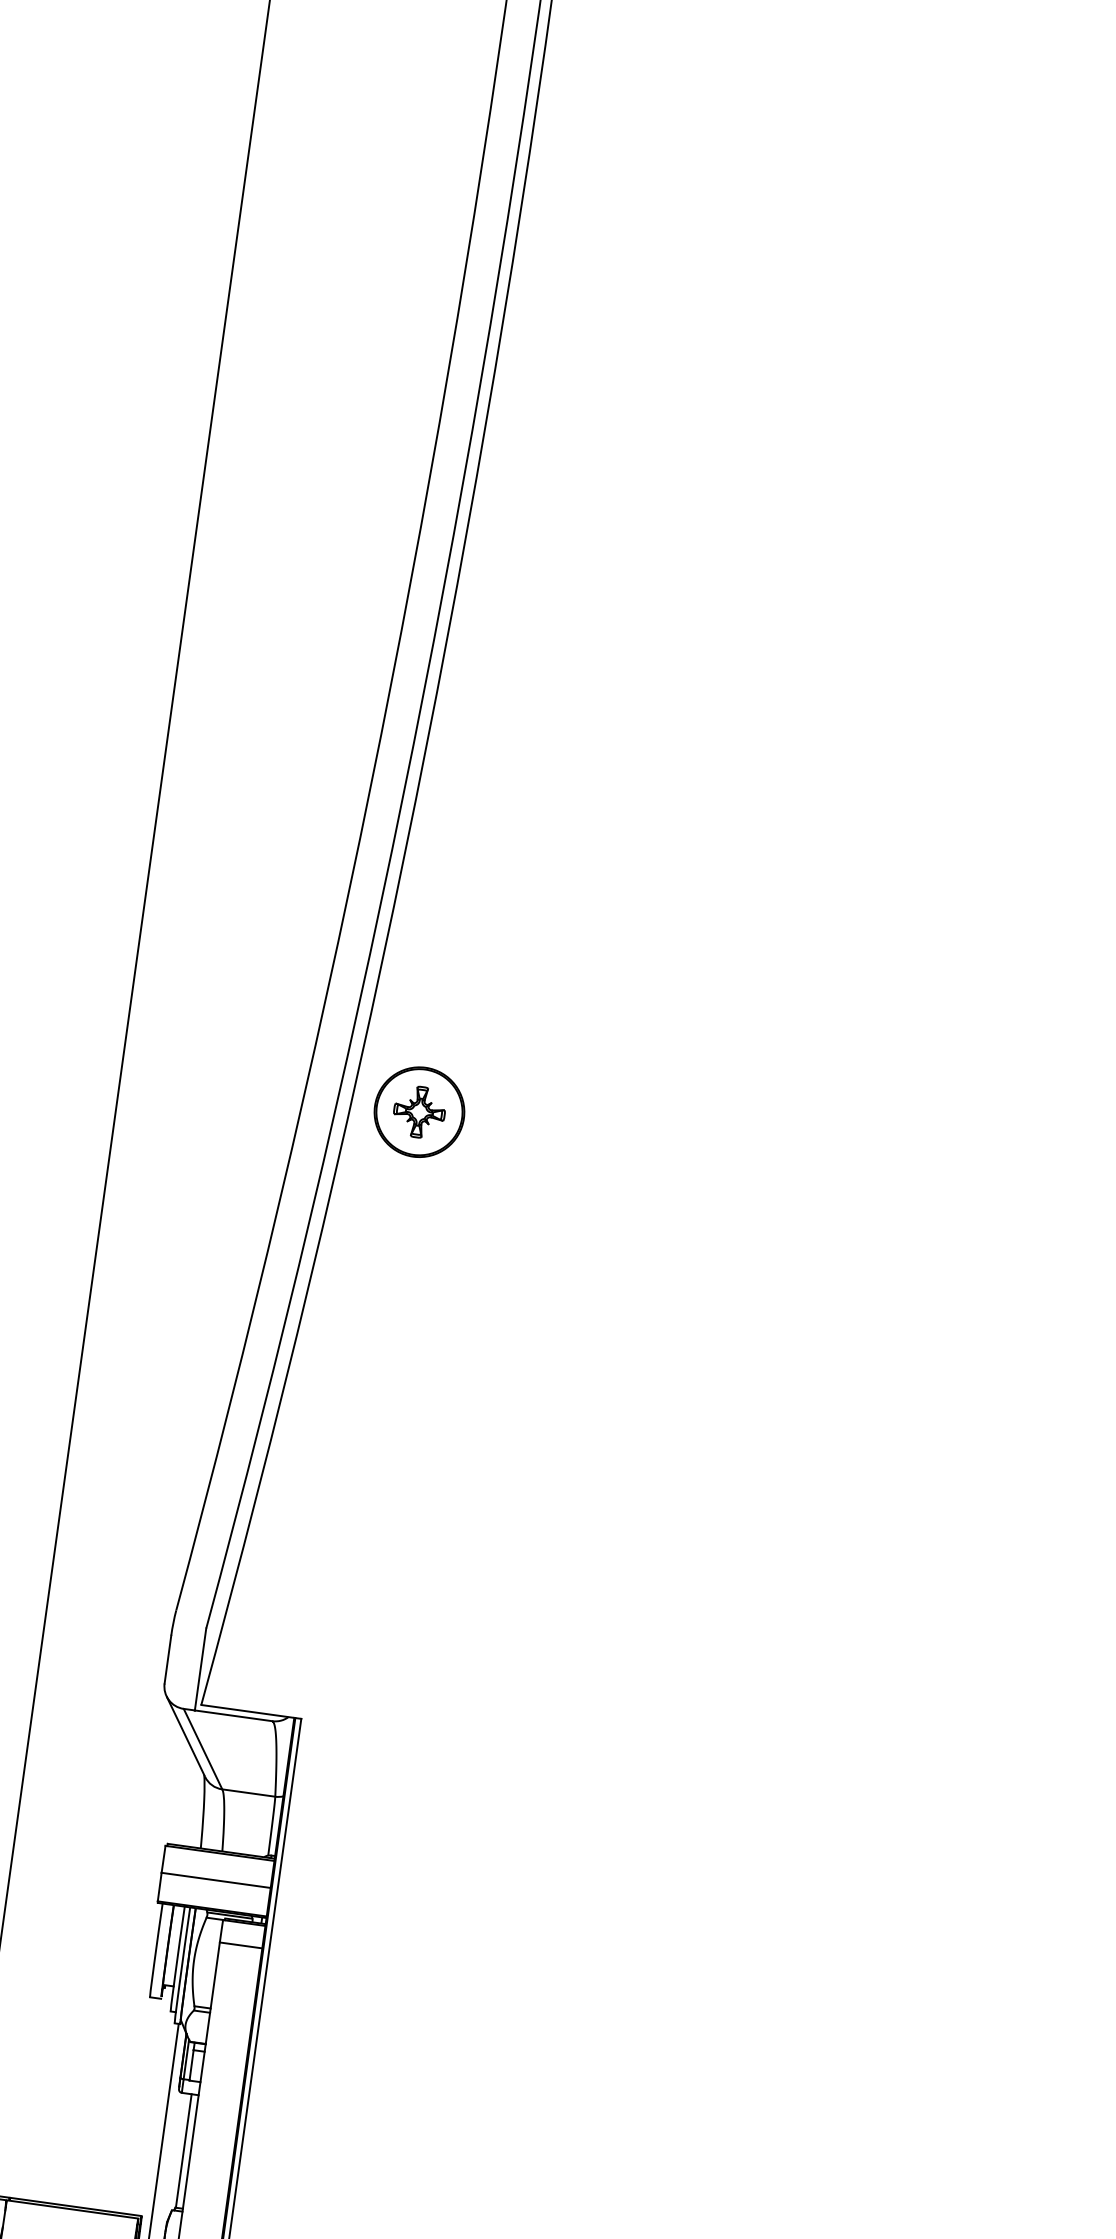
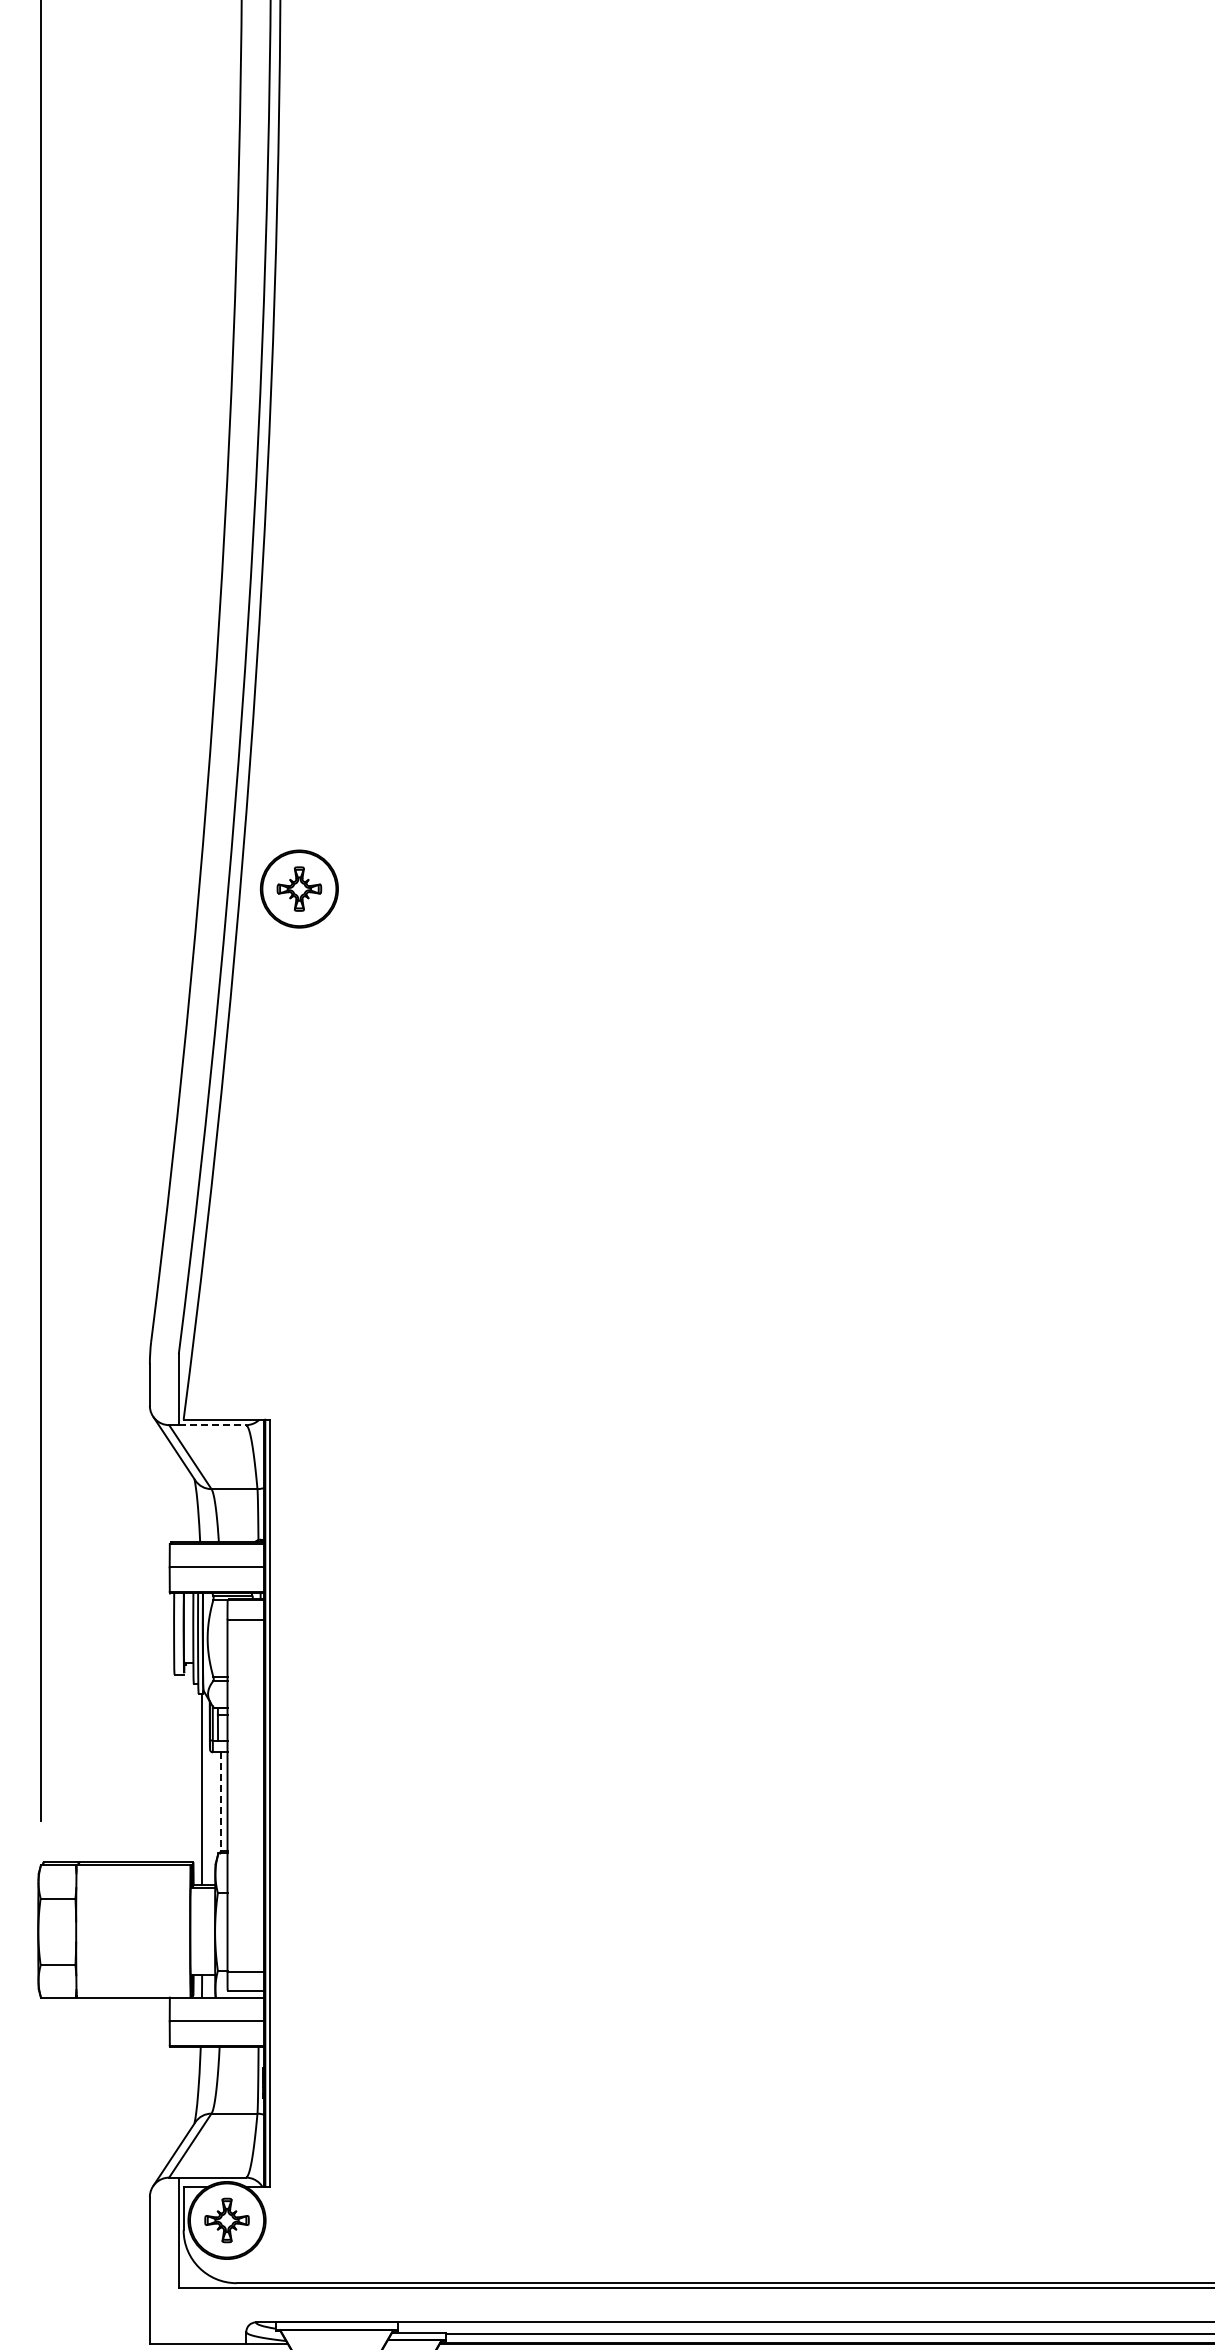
line: (233, 1716) -> (212, 1425), solid -> dashed
line: (183, 2151) -> (221, 1802), solid -> dashed

